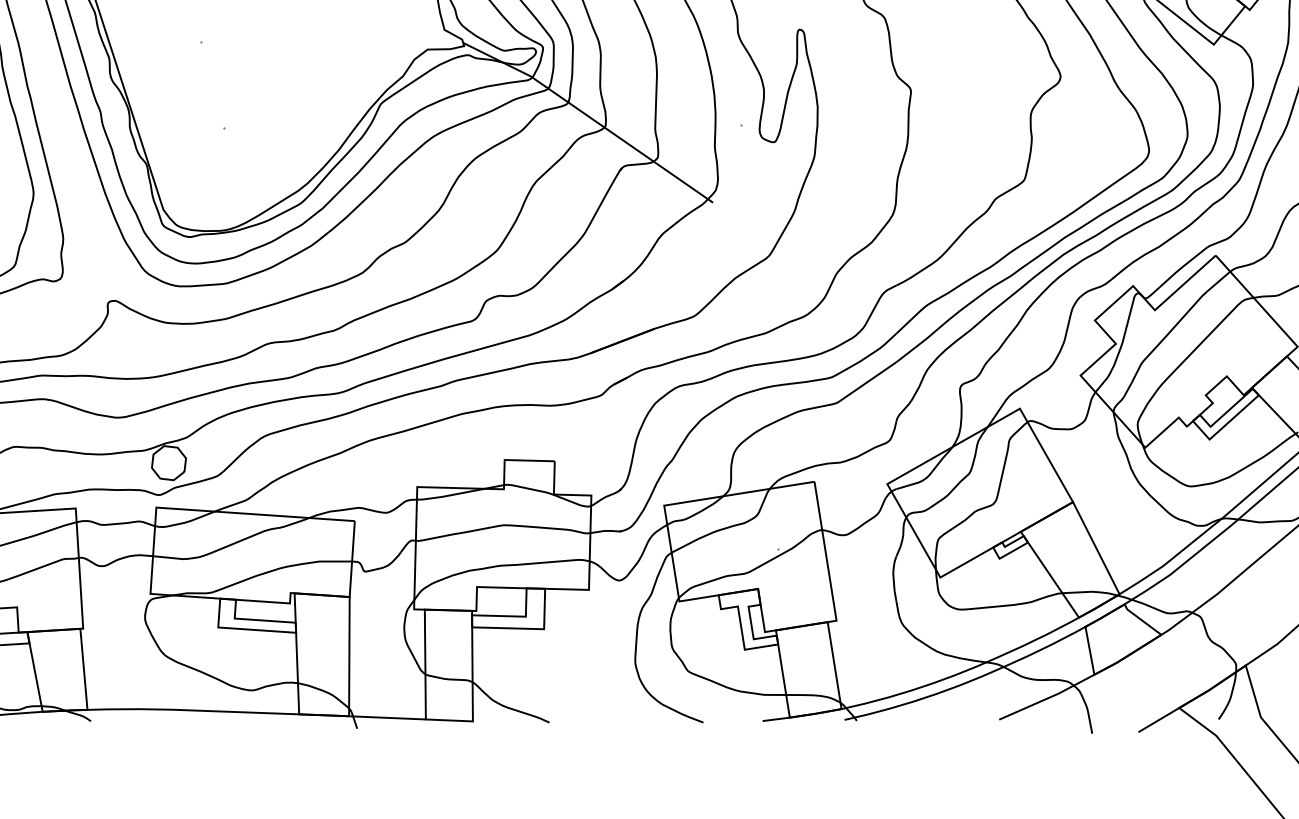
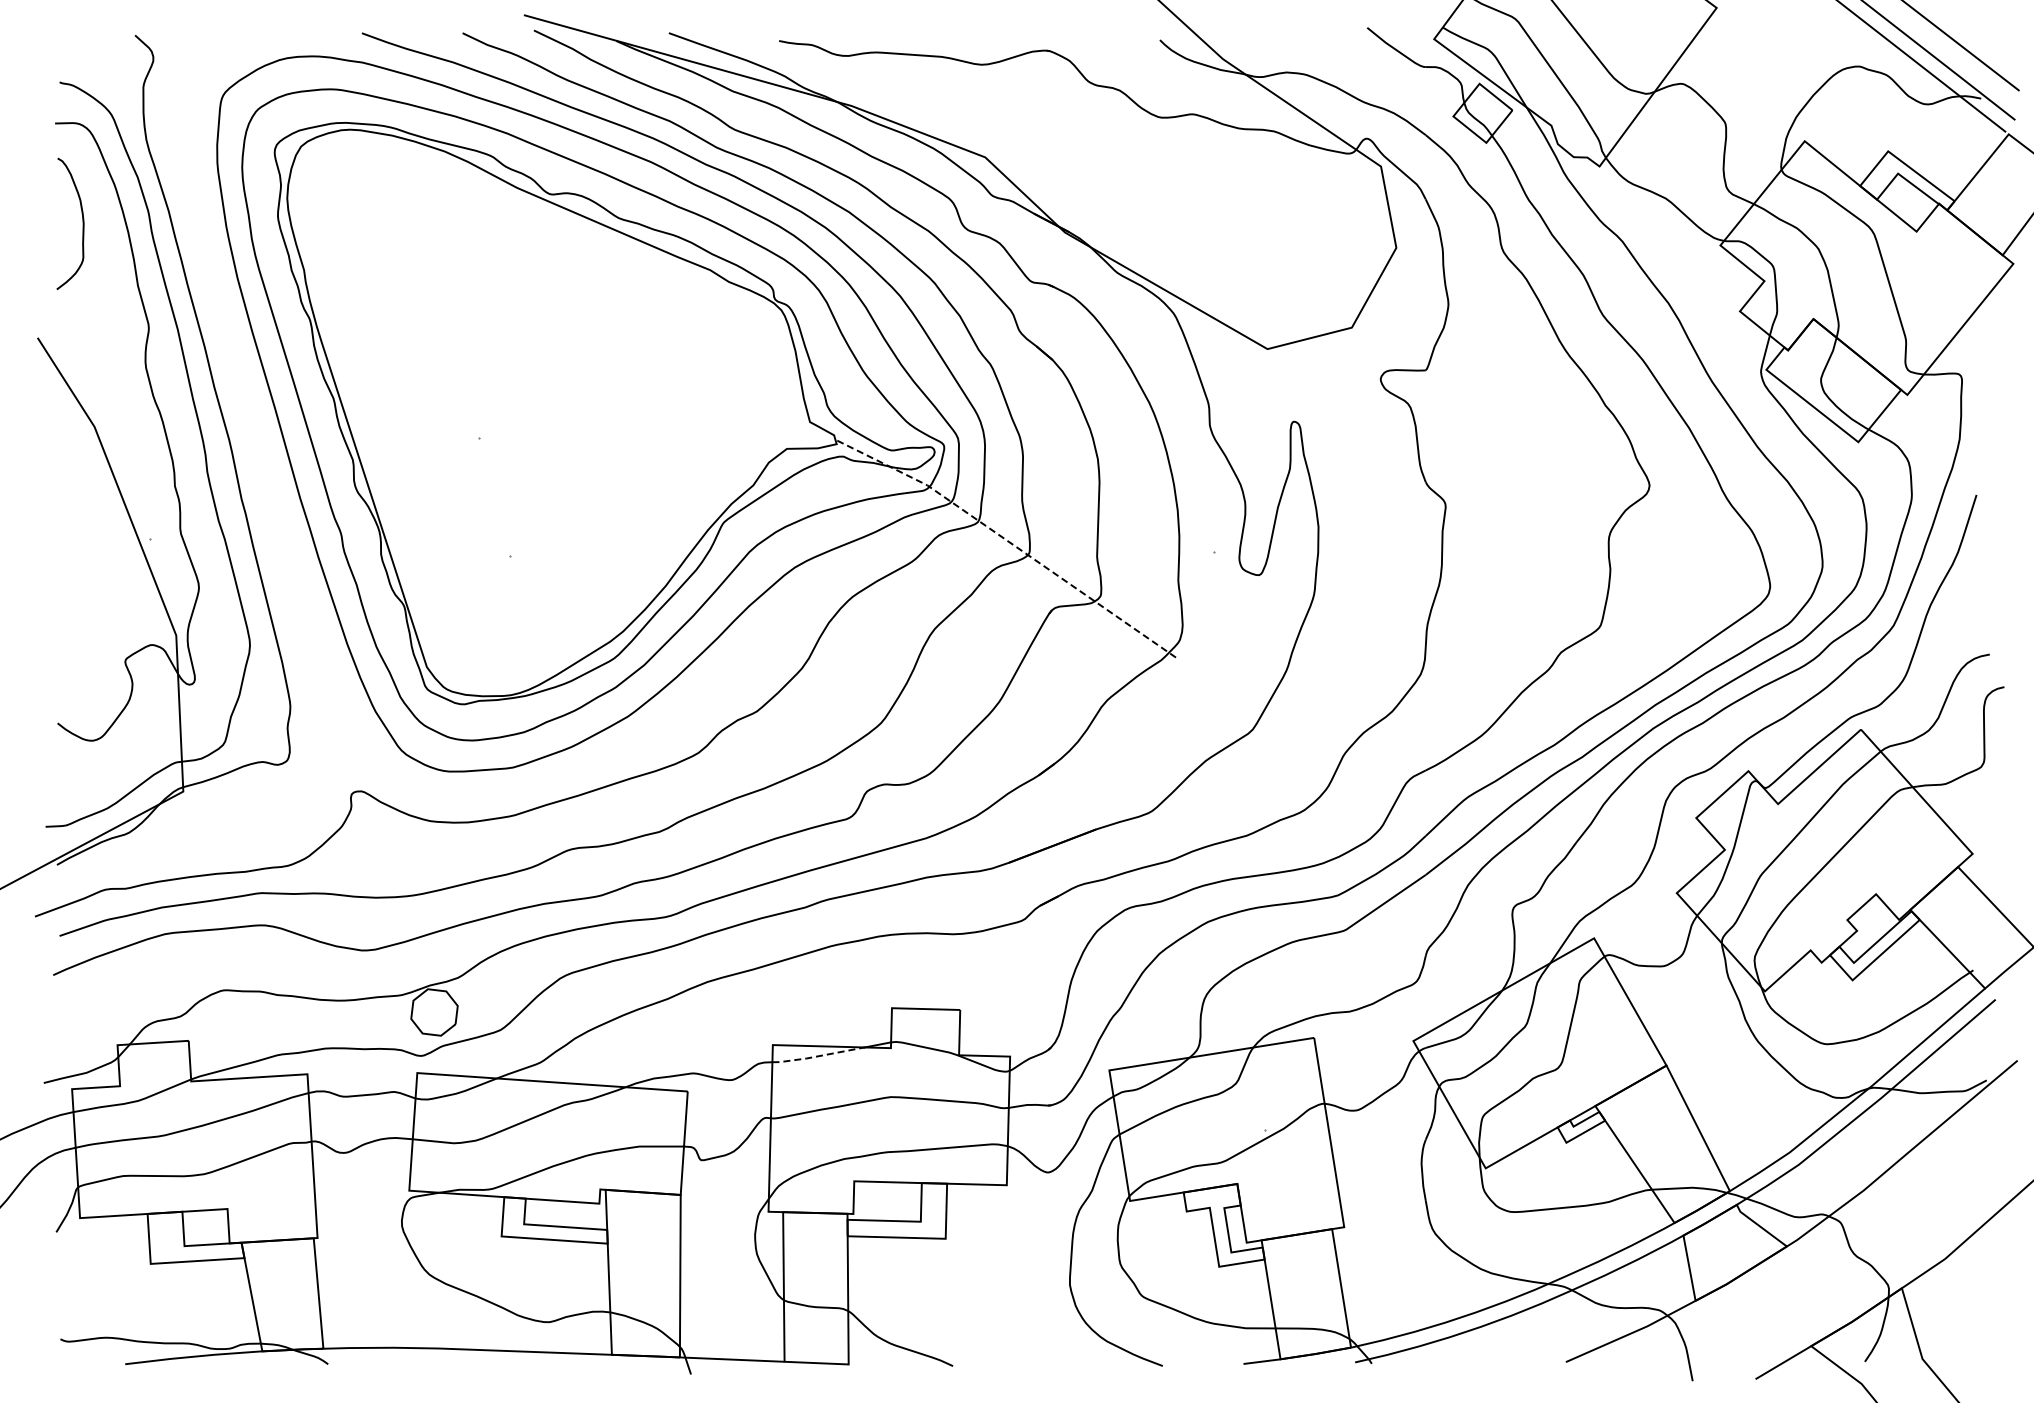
line: (590, 117) -> (1008, 541), solid -> dashed
line: (450, 495) -> (817, 1056), solid -> dashed

